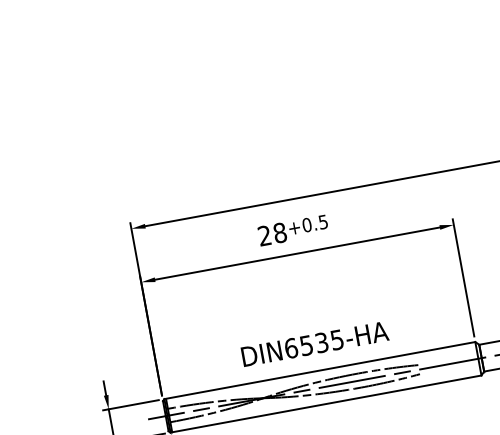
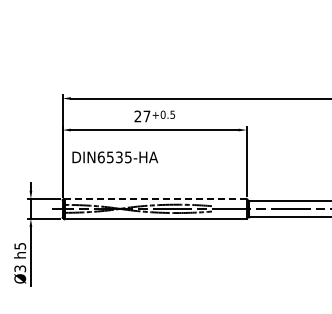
text: (279, 233) -> (146, 116), 28 -> 27
text: (315, 344) -> (115, 157), moved
line: (320, 371) -> (155, 199), solid -> dashed

